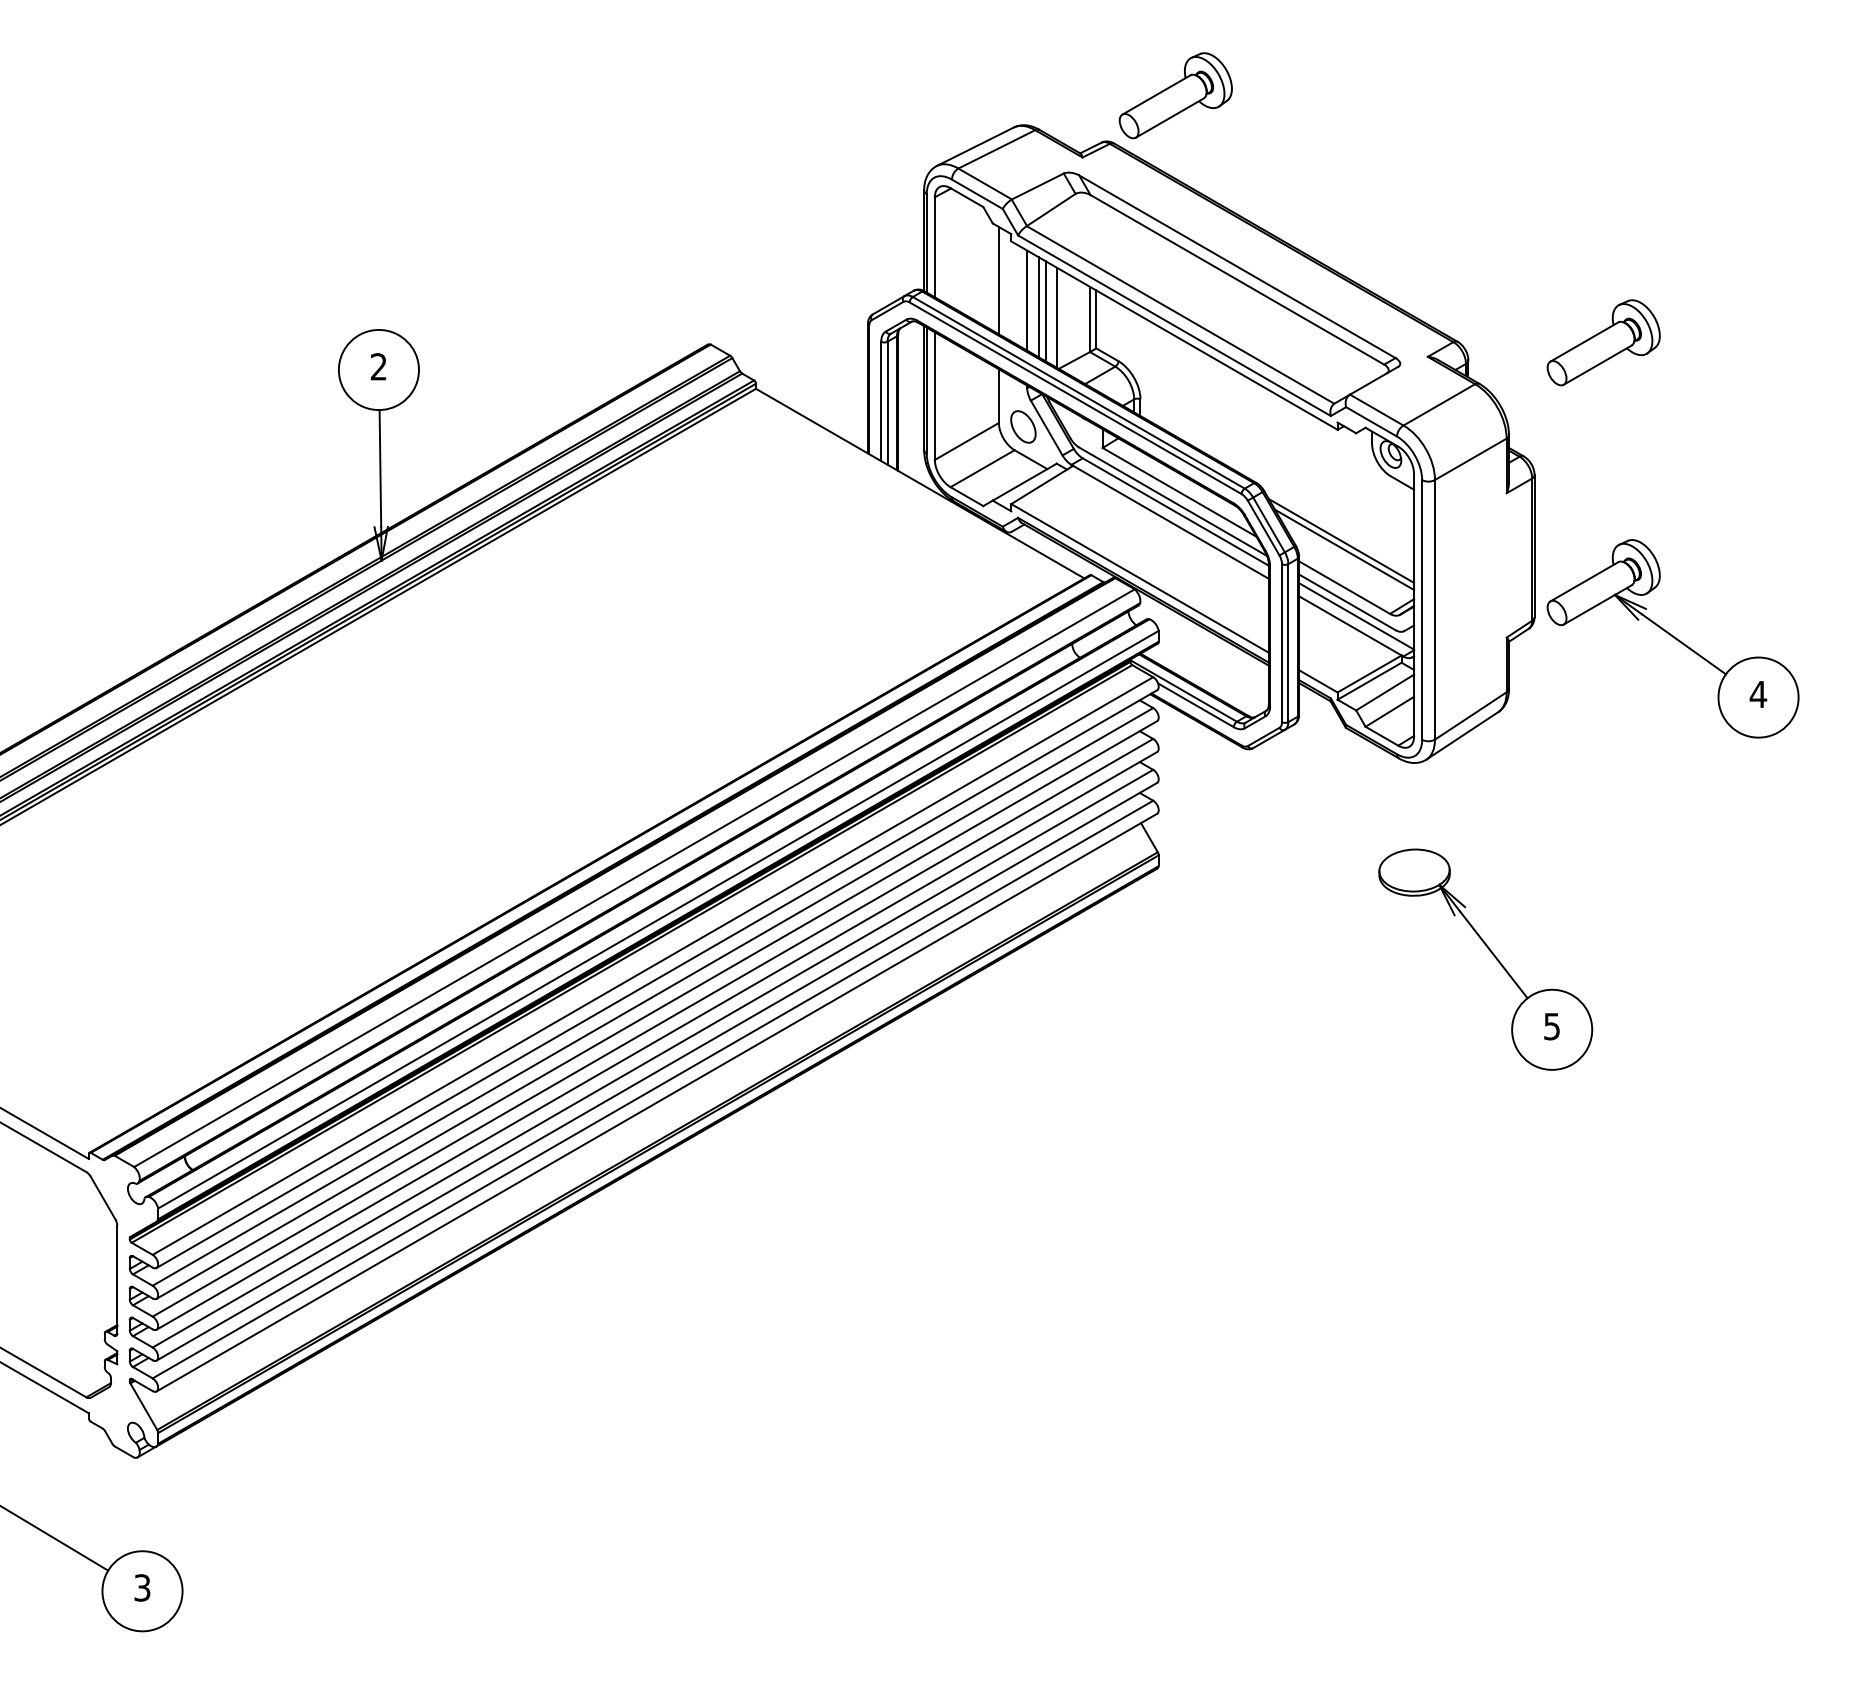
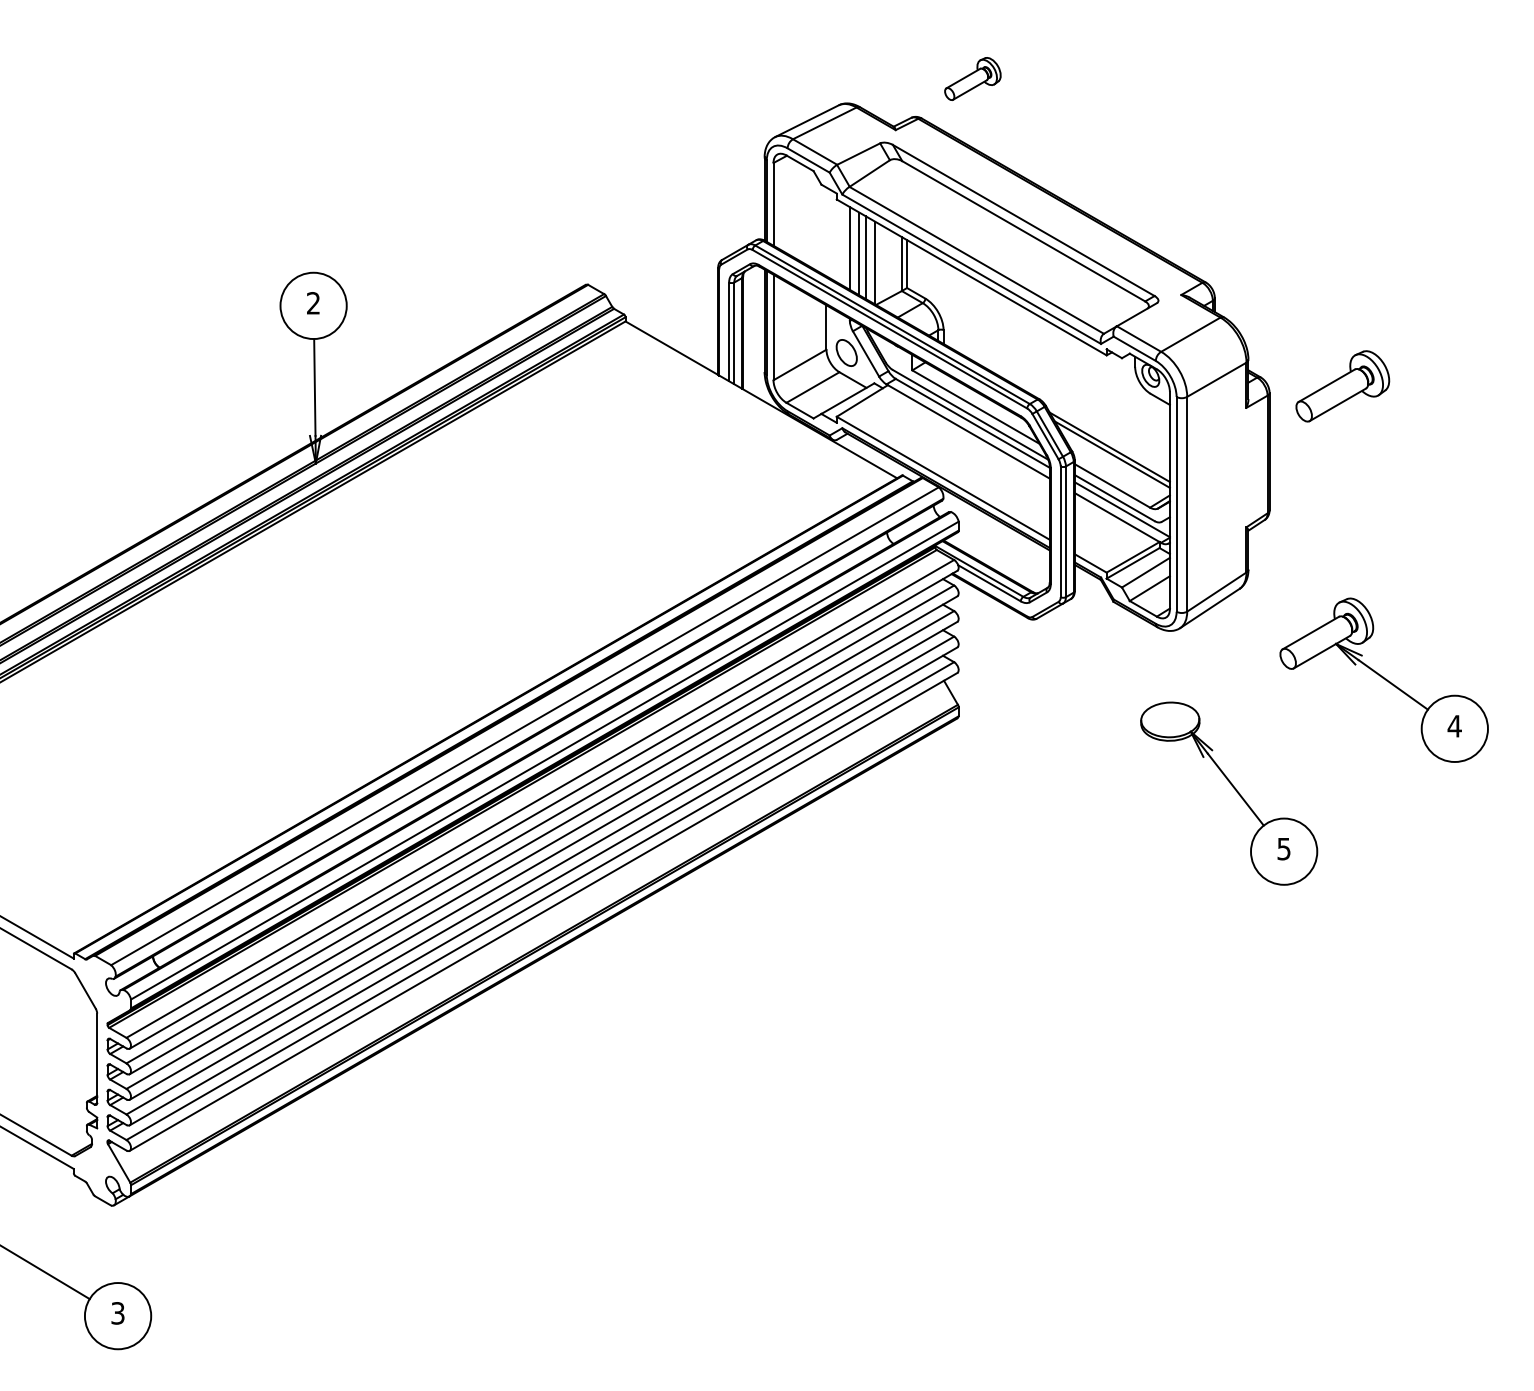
part: (1175, 95) -> (972, 78), size x0.6
line: (998, 280) -> (826, 231), removed
part: (1603, 342) -> (1342, 386), moved
part: (1672, 637) -> (1383, 679), moved

